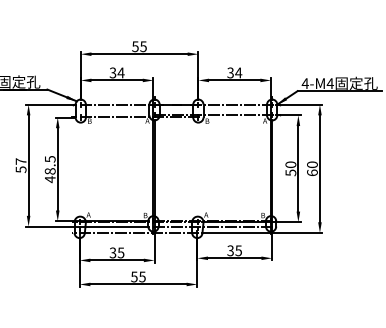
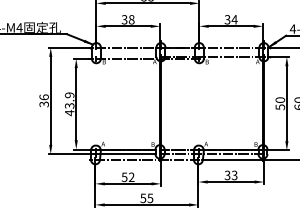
text: (120, 72) -> (131, 19), 34 -> 38
text: (20, 165) -> (43, 100), 57 -> 36
text: (49, 165) -> (69, 100), 48.5 -> 43.9
text: (238, 250) -> (234, 175), 35 -> 33
text: (117, 252) -> (128, 176), 35 -> 52

